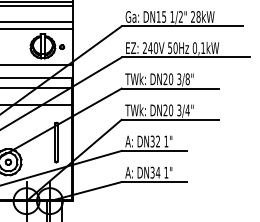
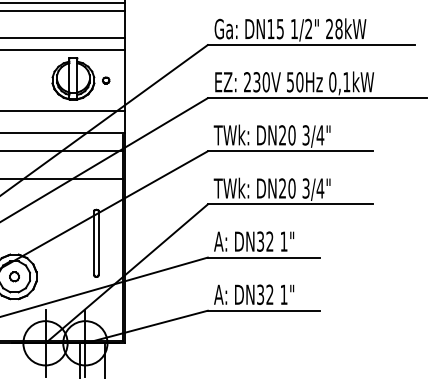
text: (150, 48) -> (256, 82), 240V -> 230V
text: (187, 79) -> (320, 135), 3/8" -> 3/4"
text: (157, 172) -> (268, 294), DN34 -> DN32

